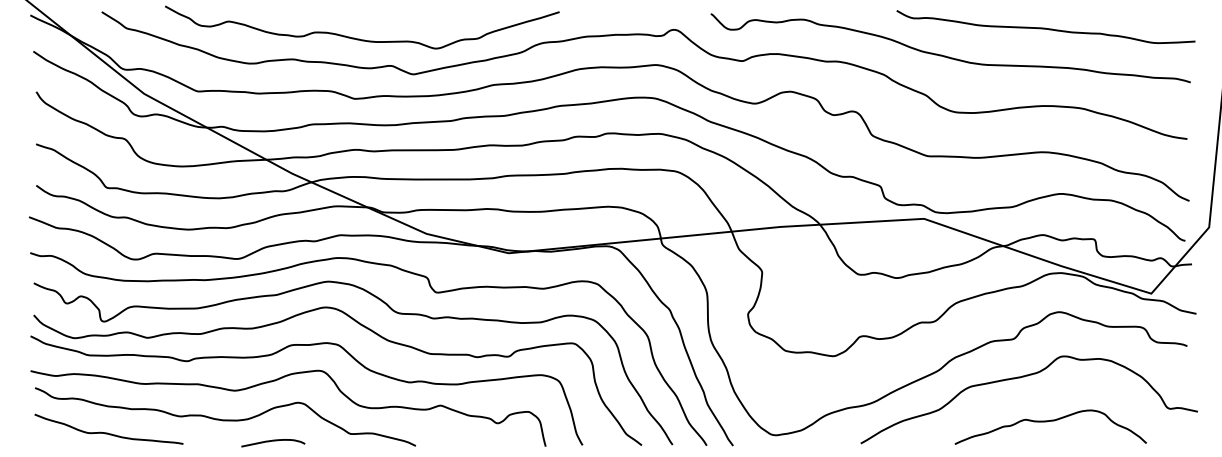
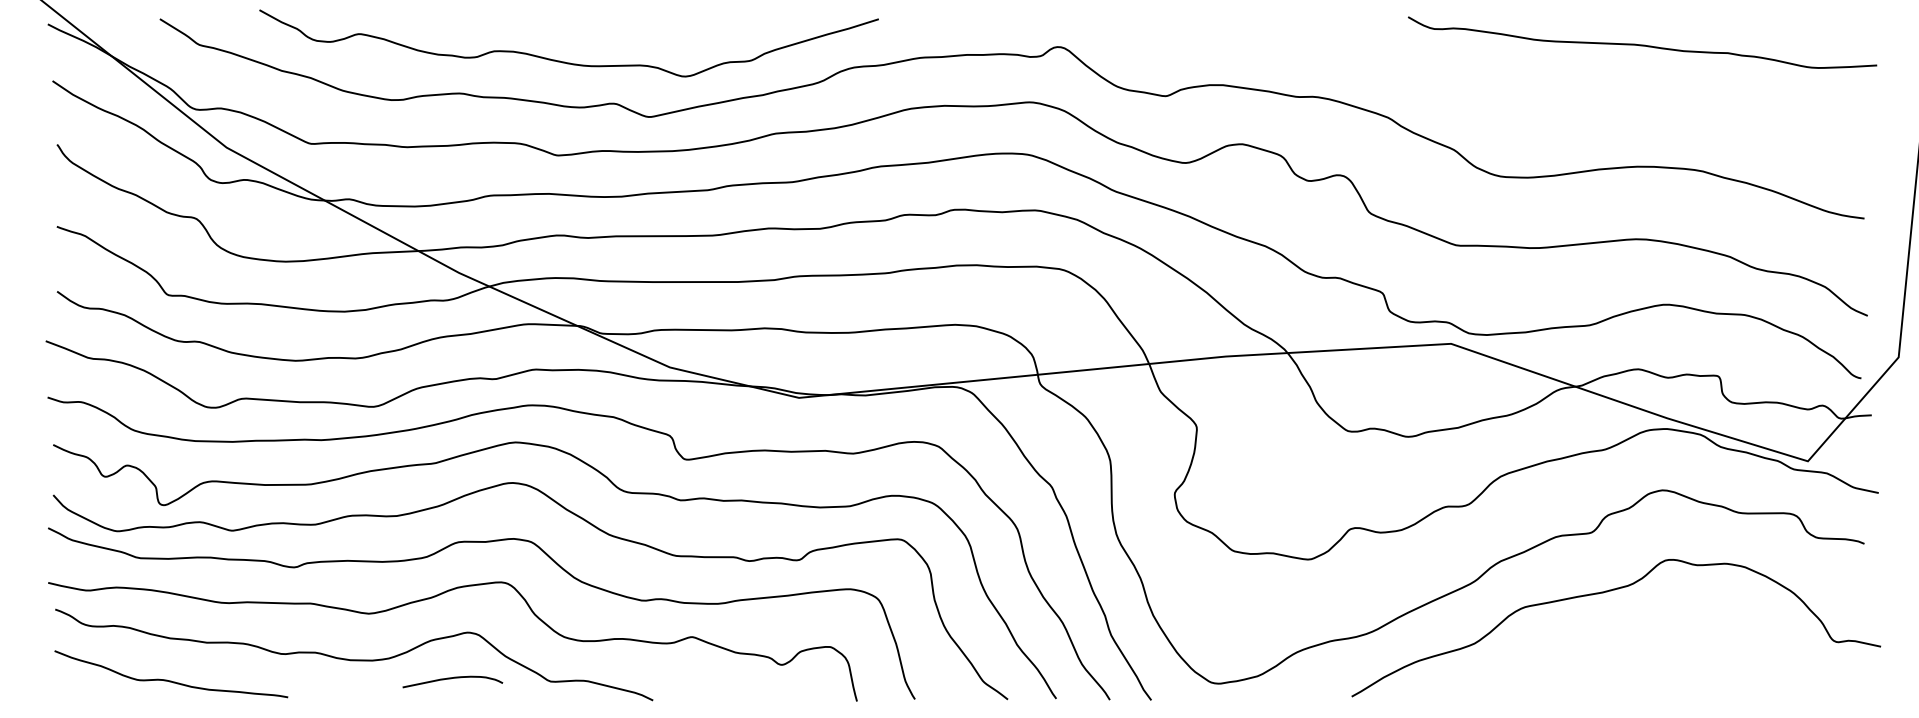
curve: (949, 56) -> (1490, 88), removed
curve: (1050, 421) -> (1649, 662), removed
curve: (273, 441) -> (453, 679), moved

